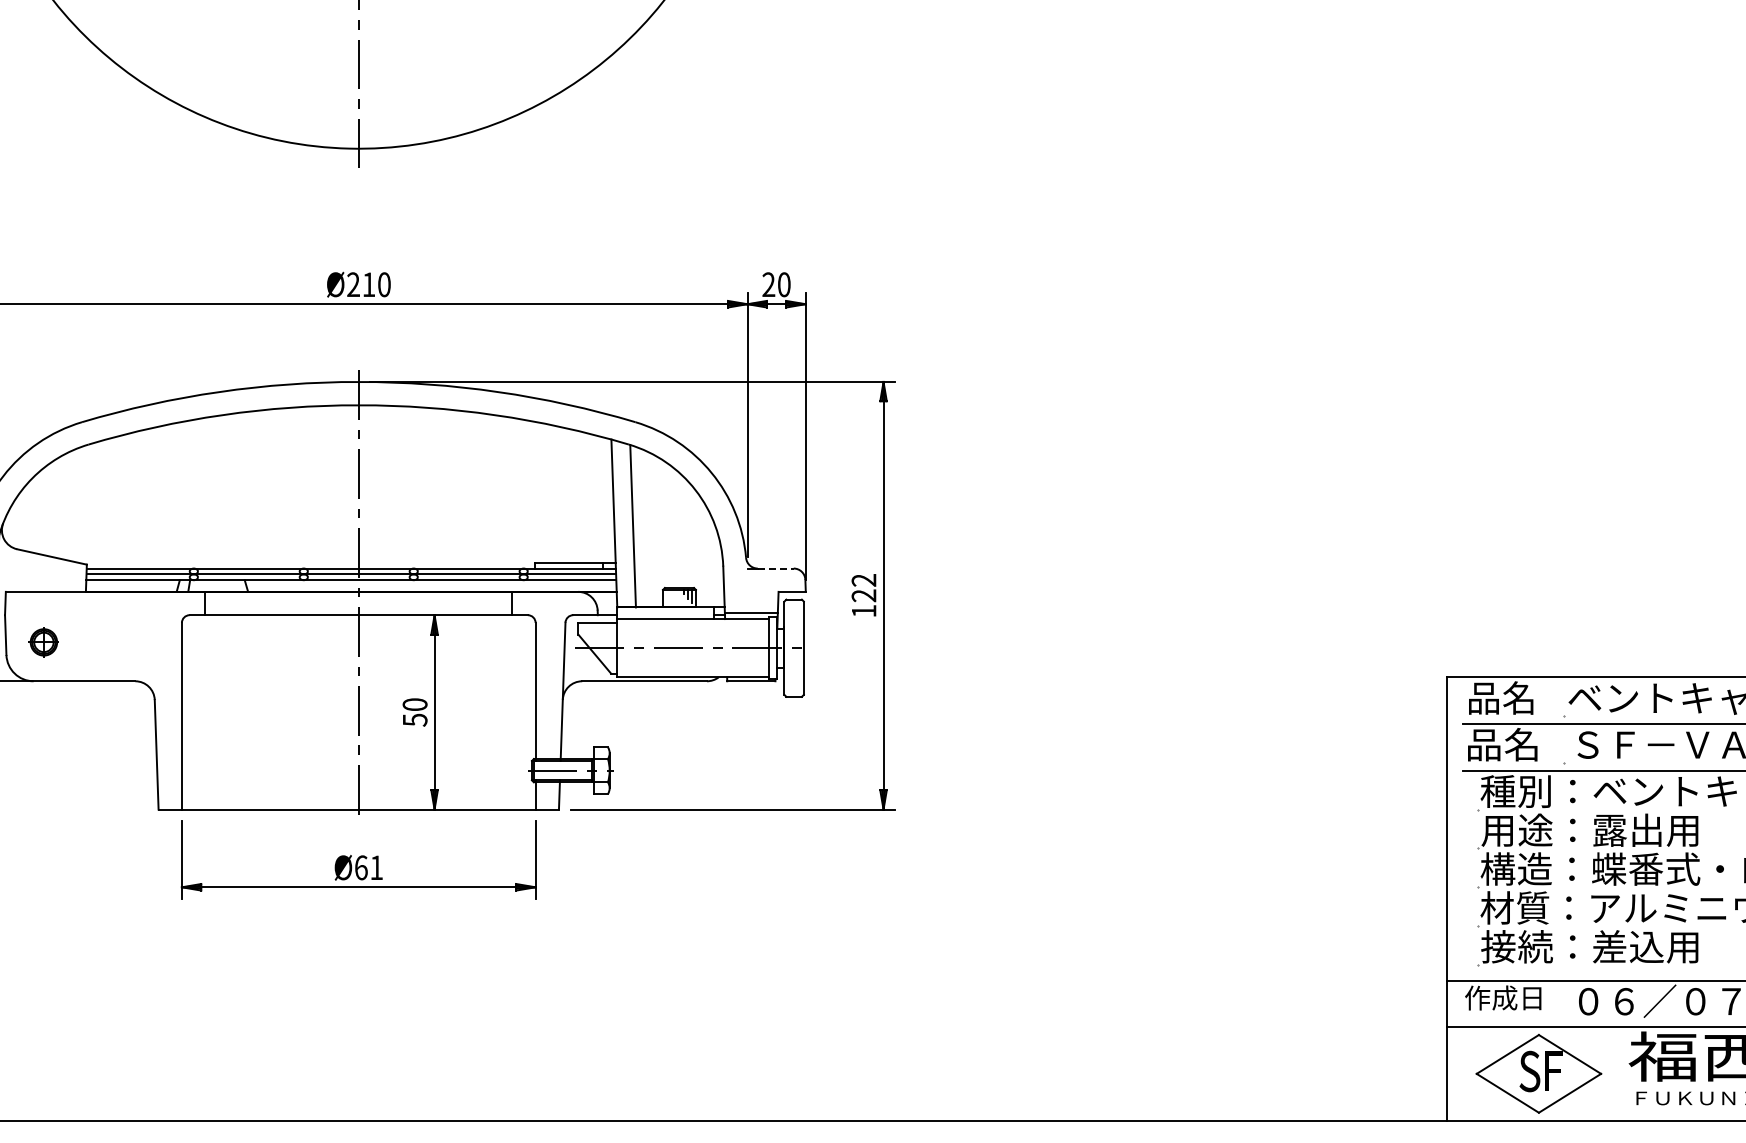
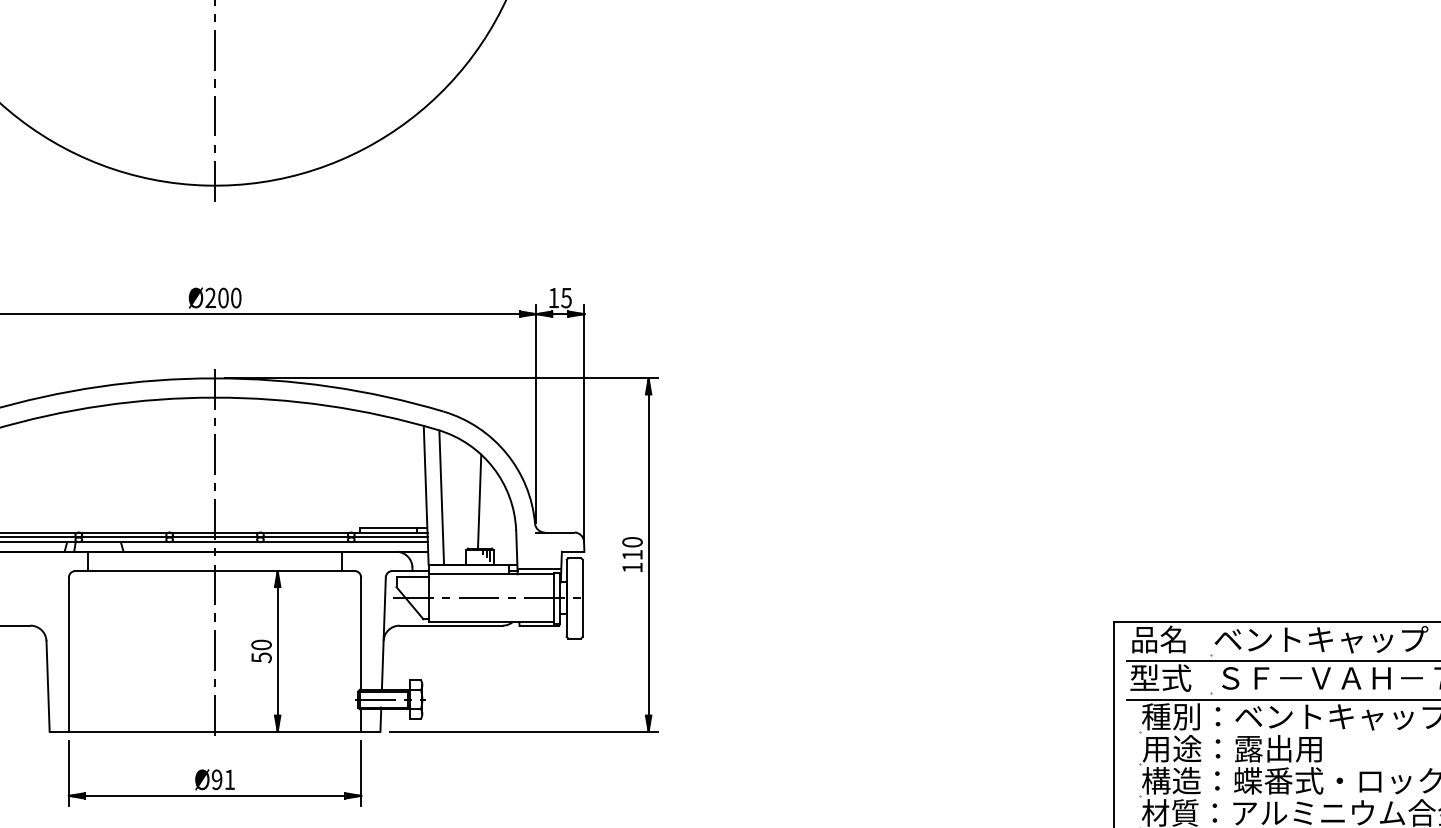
text: (368, 284) -> (223, 297), Ø210 -> Ø200
text: (776, 284) -> (560, 297), 20 -> 15
line: (678, 530) -> (479, 501), added
line: (776, 568) -> (560, 532), dashed -> solid
text: (863, 588) -> (632, 549), 122 -> 110
text: (1503, 744) -> (1160, 677), 品名 -> 型式
text: (361, 867) -> (217, 779), Ø61 -> Ø91

